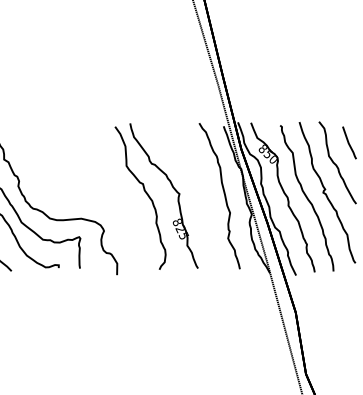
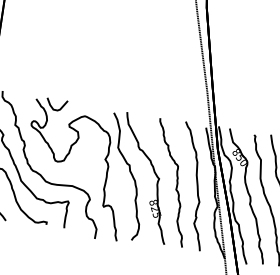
part: (68, 189) -> (65, 159), added
curve: (200, 196) -> (176, 183), added

